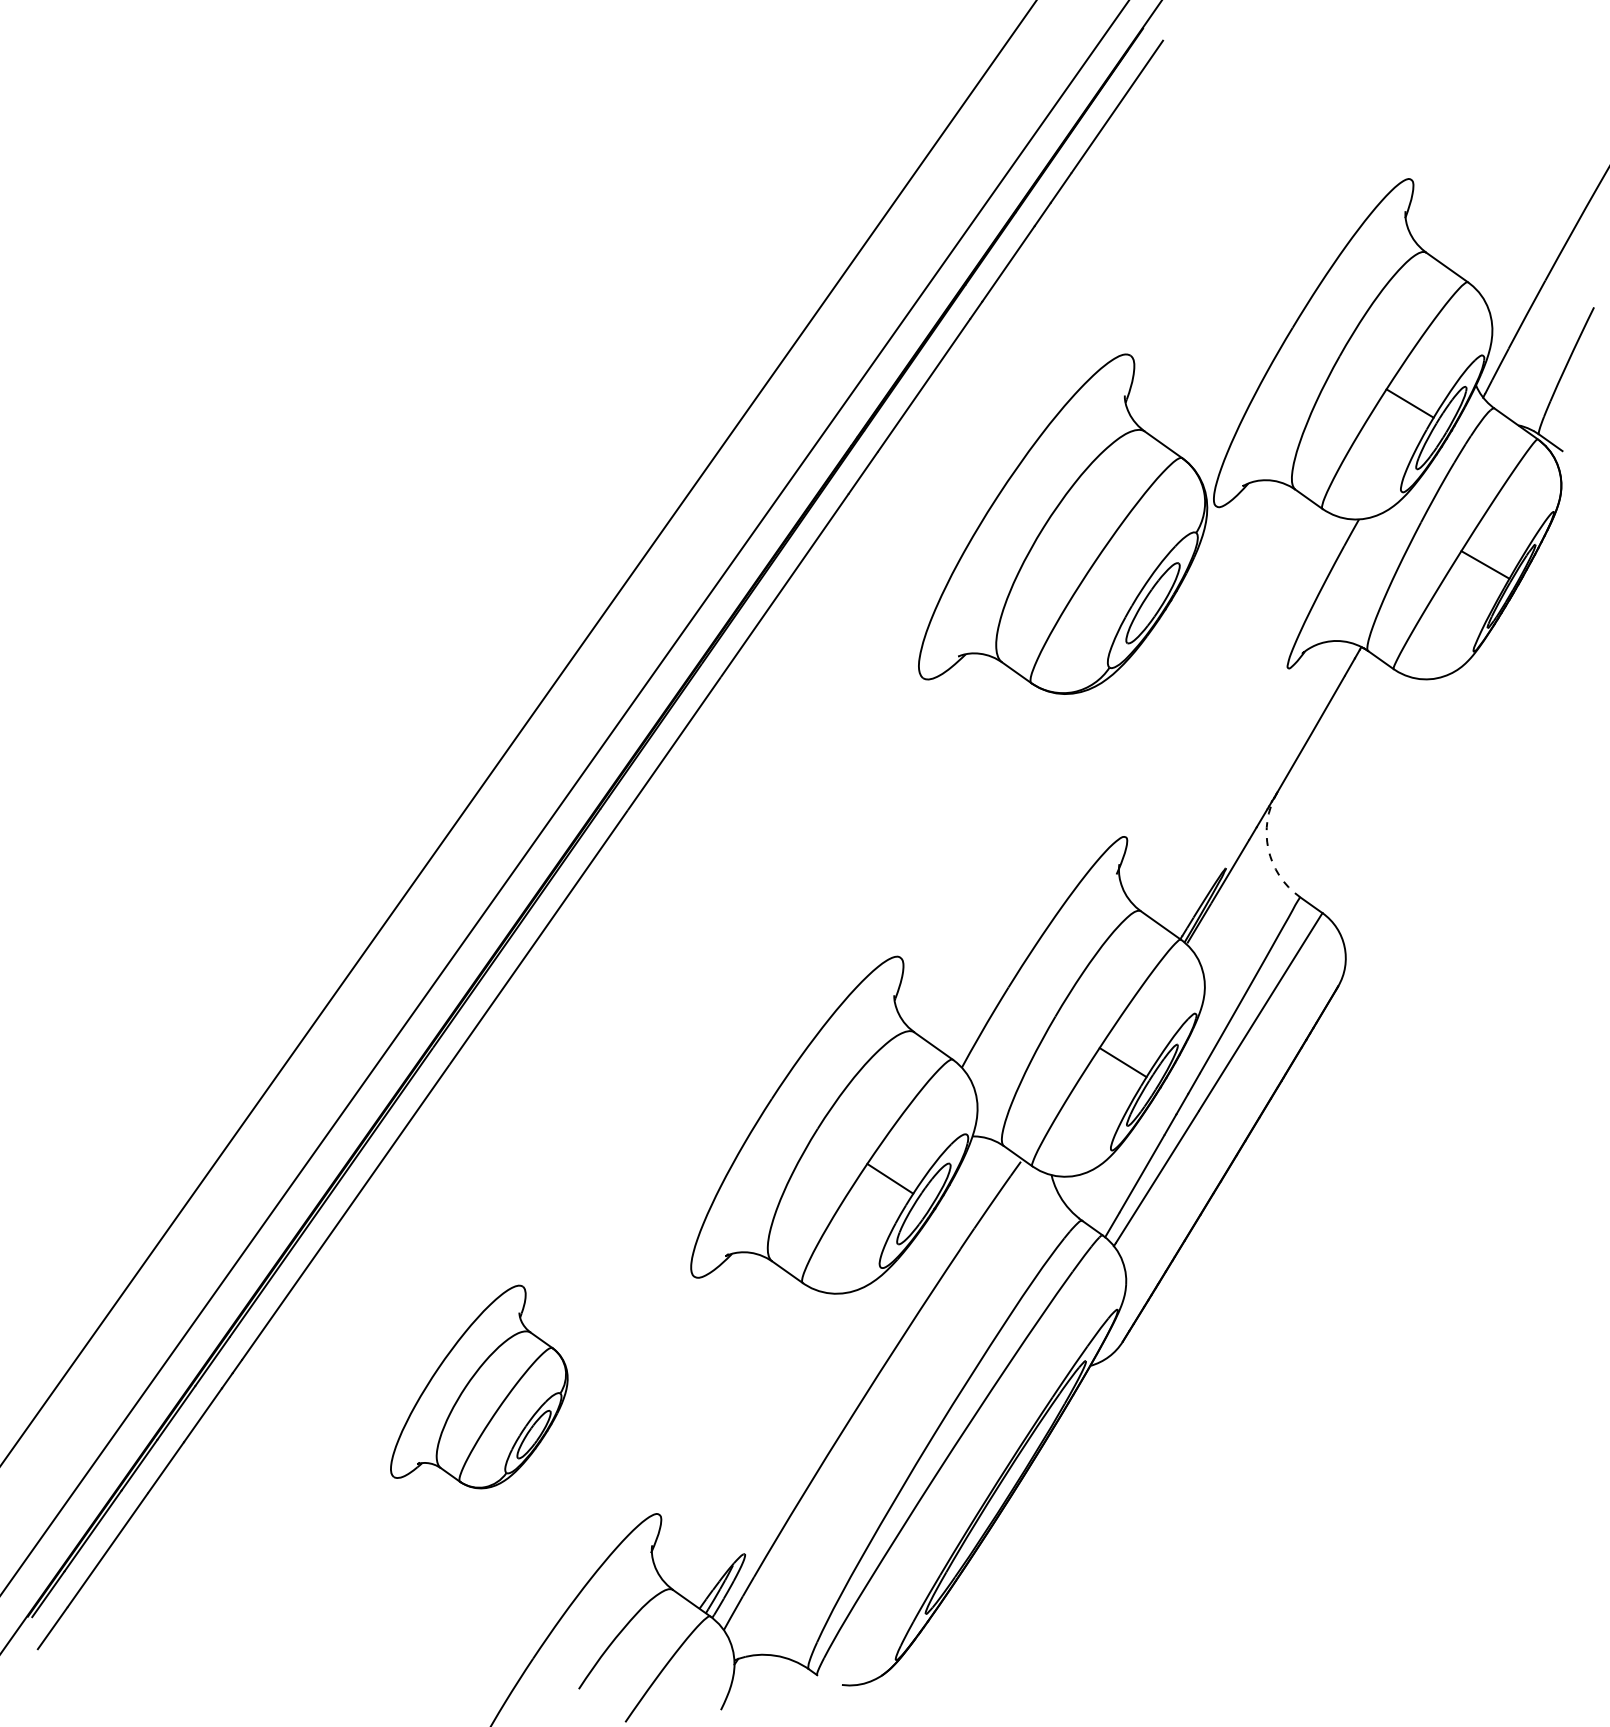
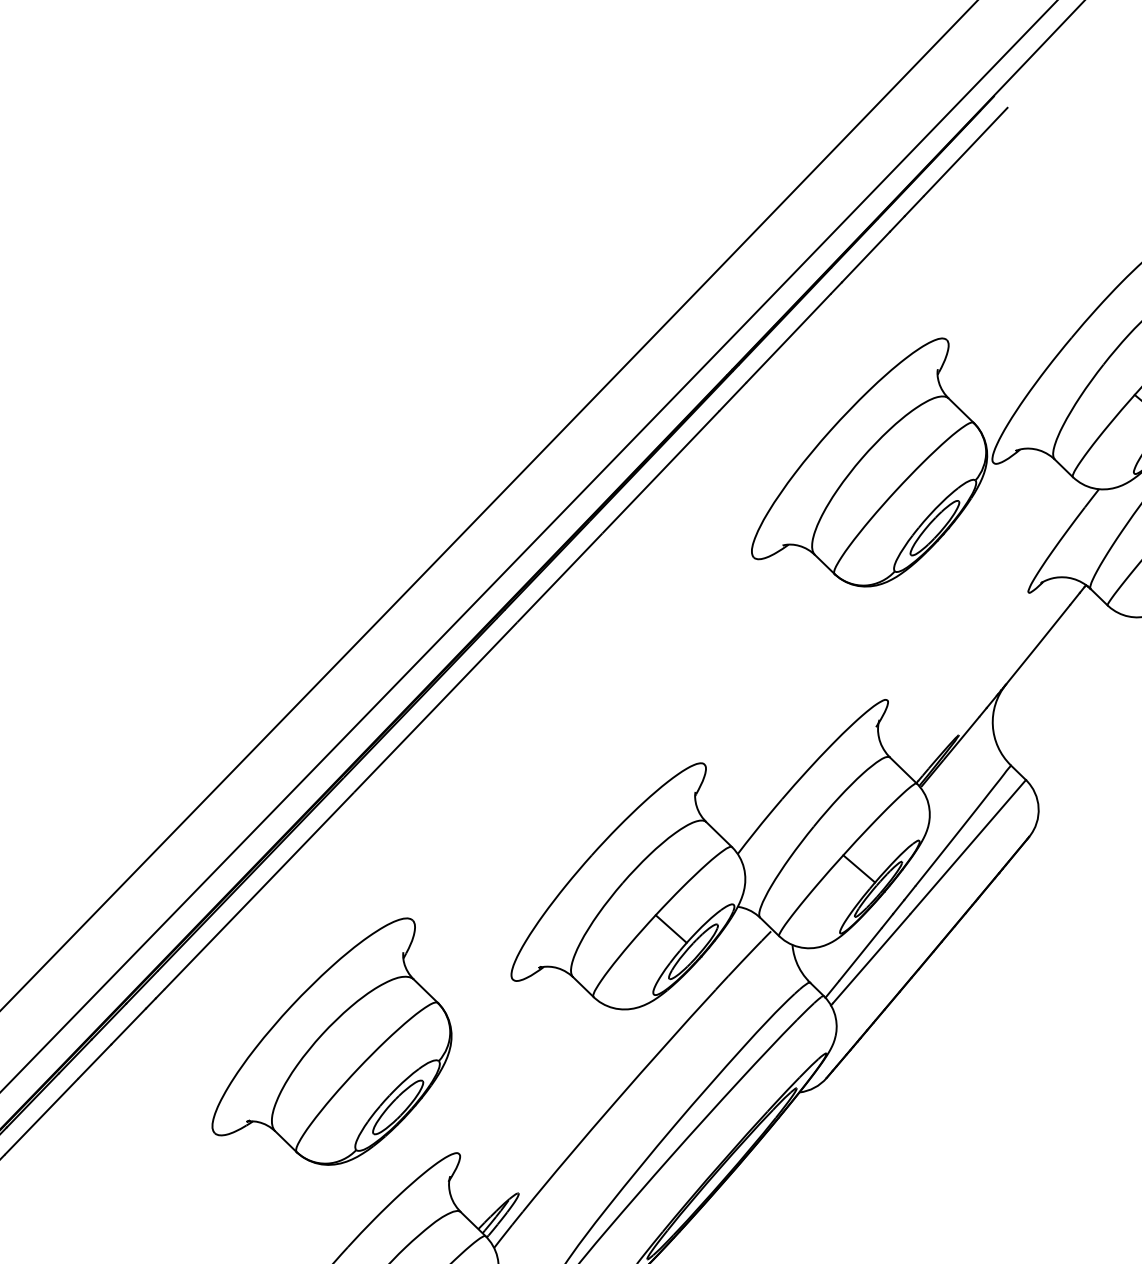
arc: (1268, 849) -> (992, 726), dashed -> solid
part: (479, 1386) -> (339, 1037), size x1.67

